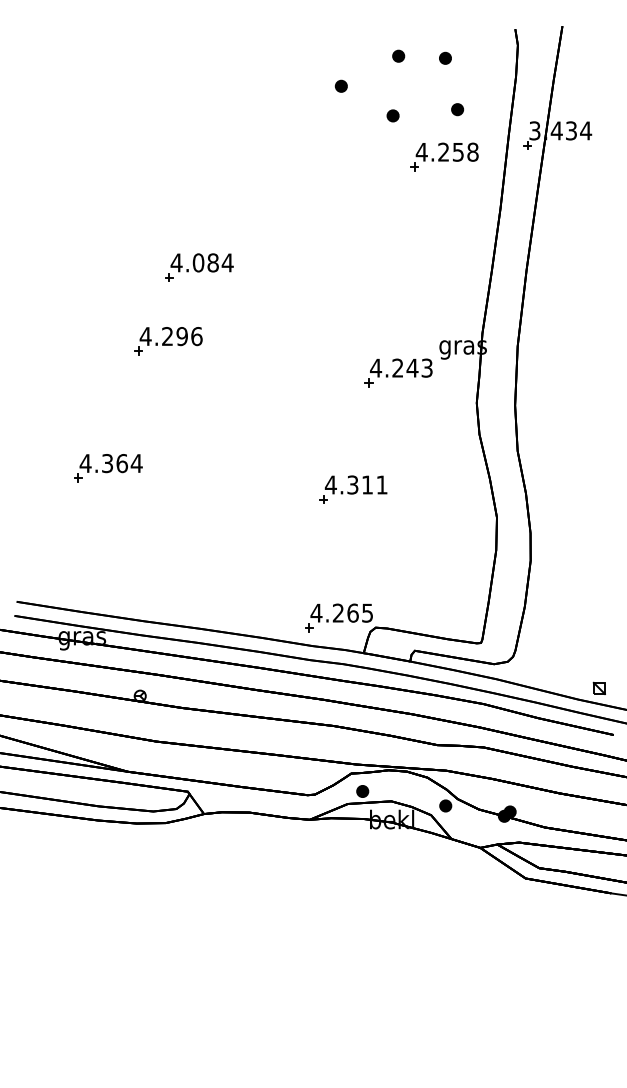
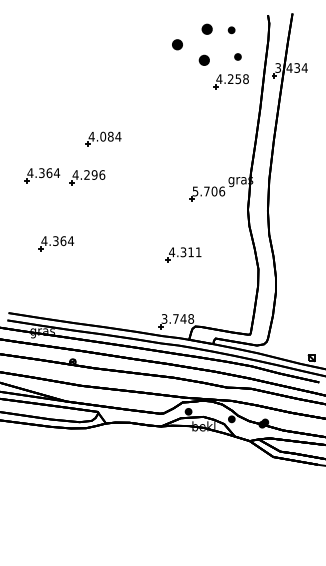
part: (399, 54) -> (207, 28), size x1.6
part: (341, 85) -> (177, 44), size x1.6
part: (393, 114) -> (204, 59), size x1.6
part: (81, 337) -> (42, 175), added
text: (400, 368) -> (208, 191), 4.243 -> 5.706
text: (341, 612) -> (177, 318), 4.265 -> 3.748

